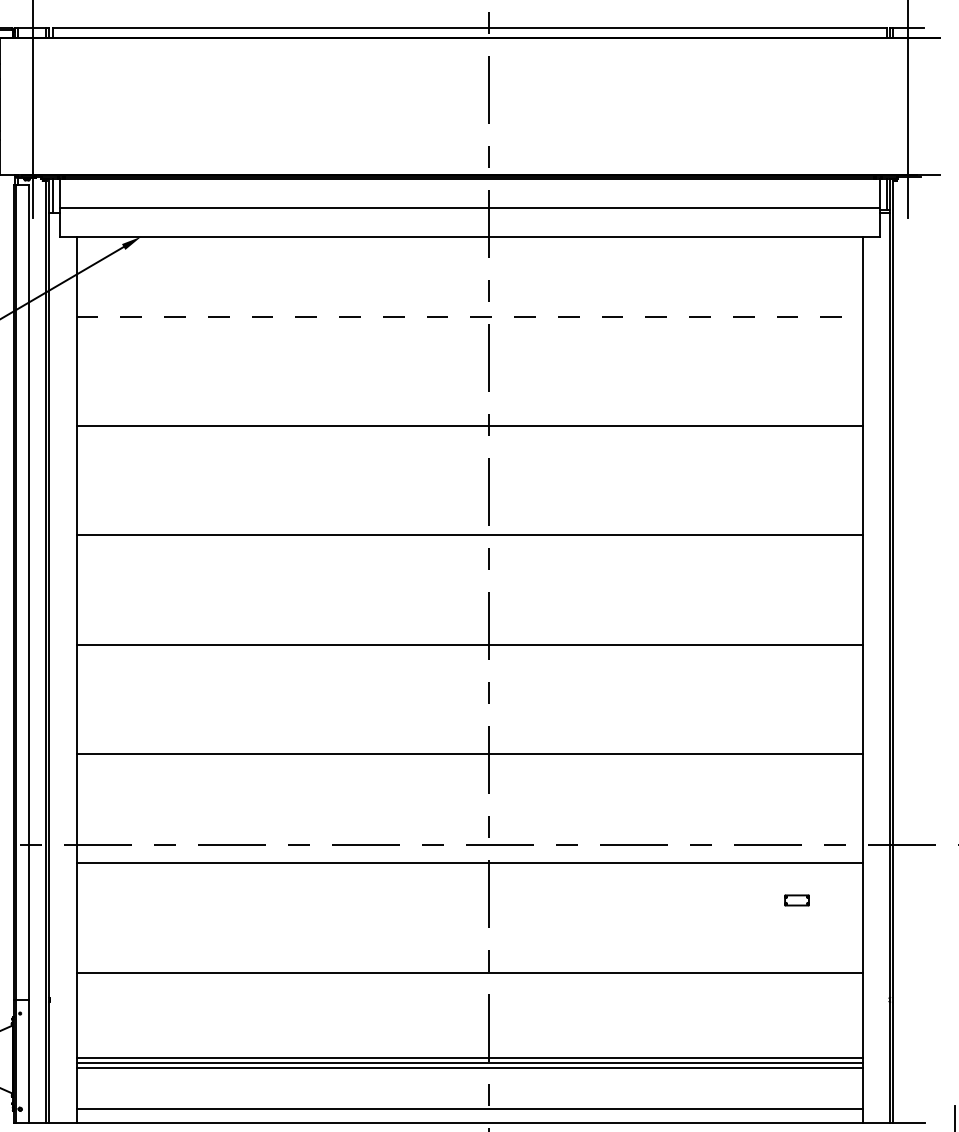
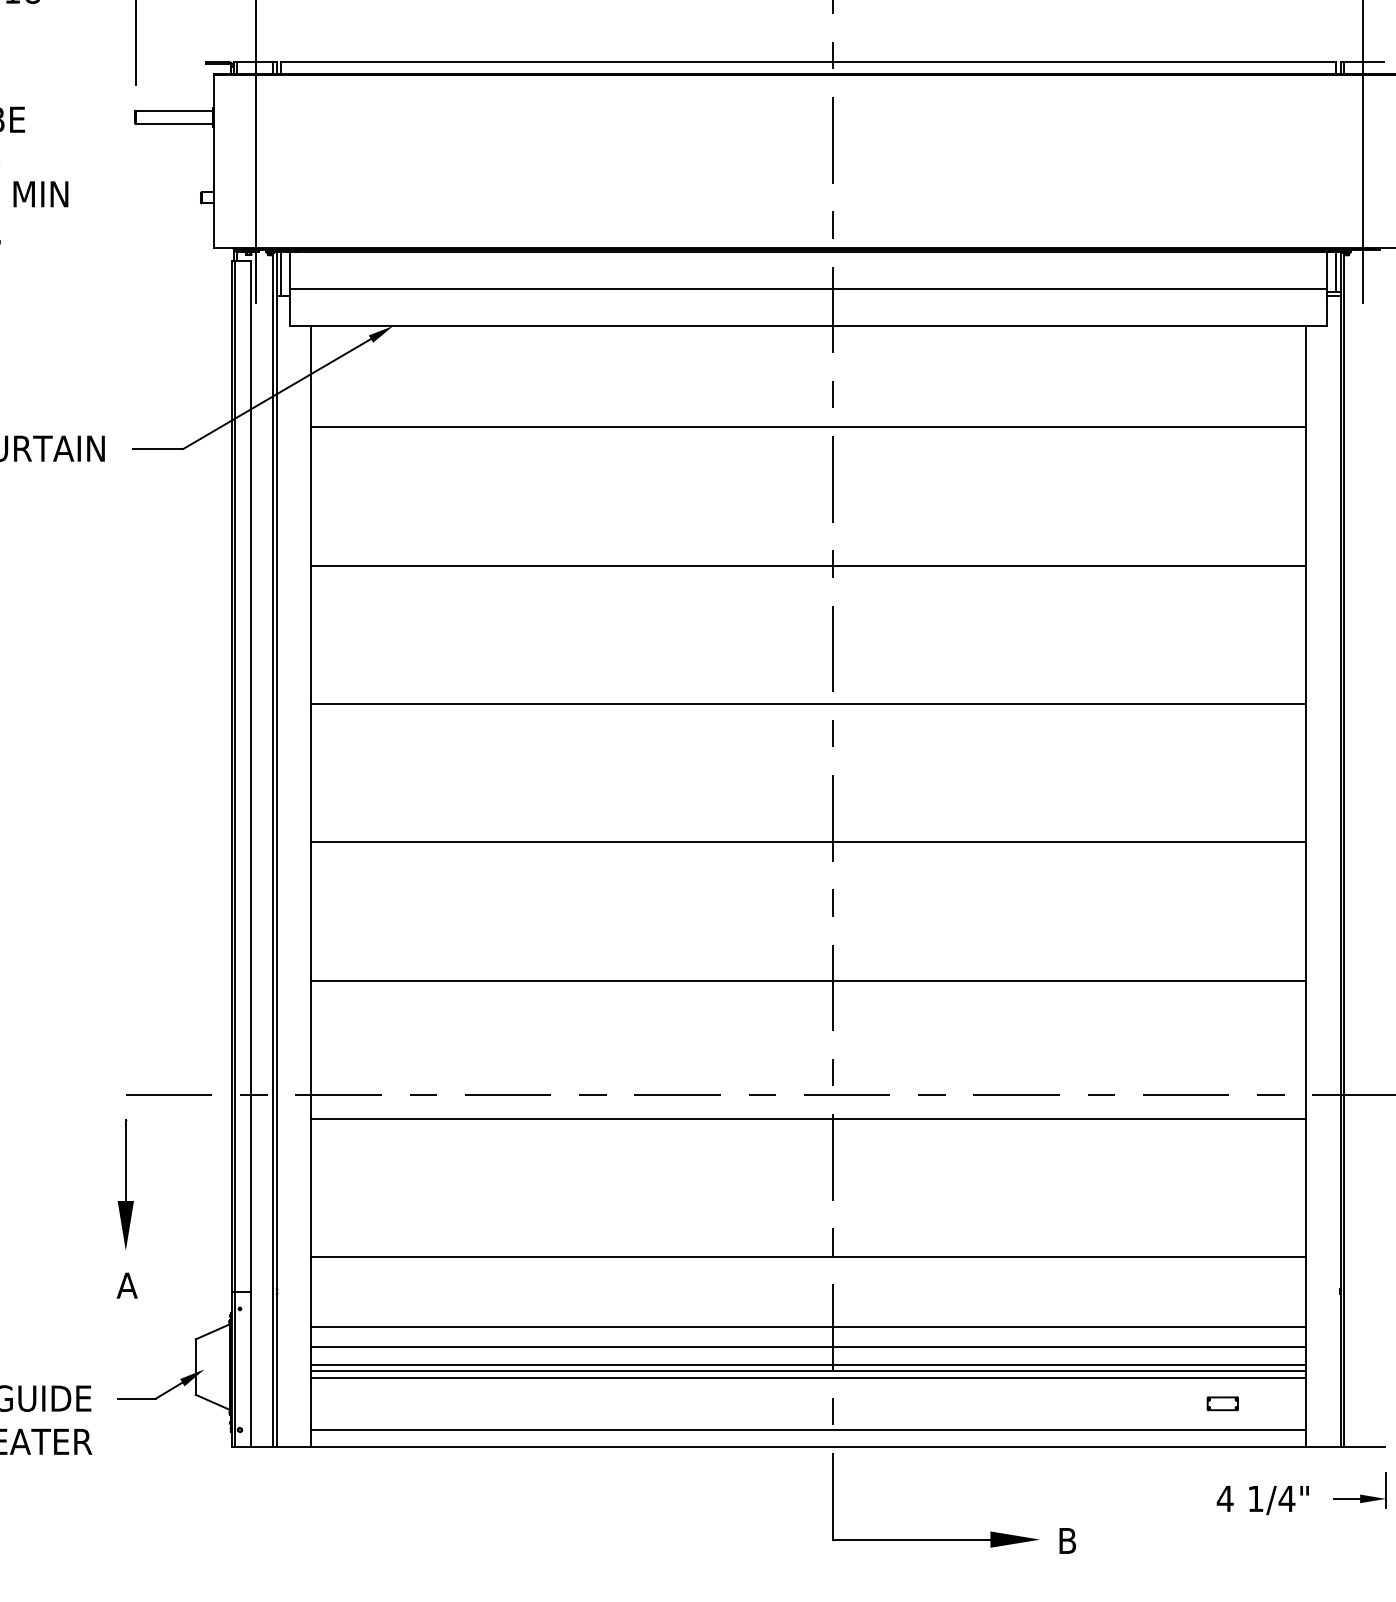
line: (470, 316) -> (809, 427), dashed -> solid
part: (796, 900) -> (1222, 1403), moved
line: (469, 1027) -> (808, 1326), added
line: (469, 1044) -> (808, 1347), added

